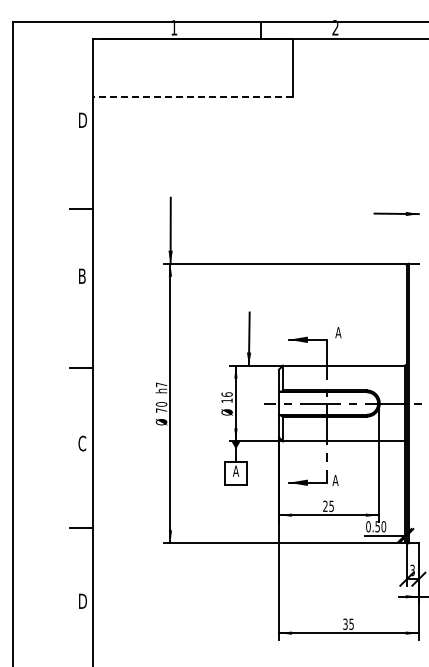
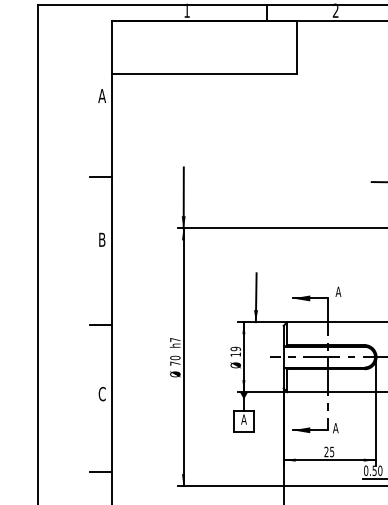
line: (192, 96) -> (203, 74), dashed -> solid
text: (82, 119) -> (102, 95), D -> A
text: (226, 394) -> (235, 348), 16 -> 19

